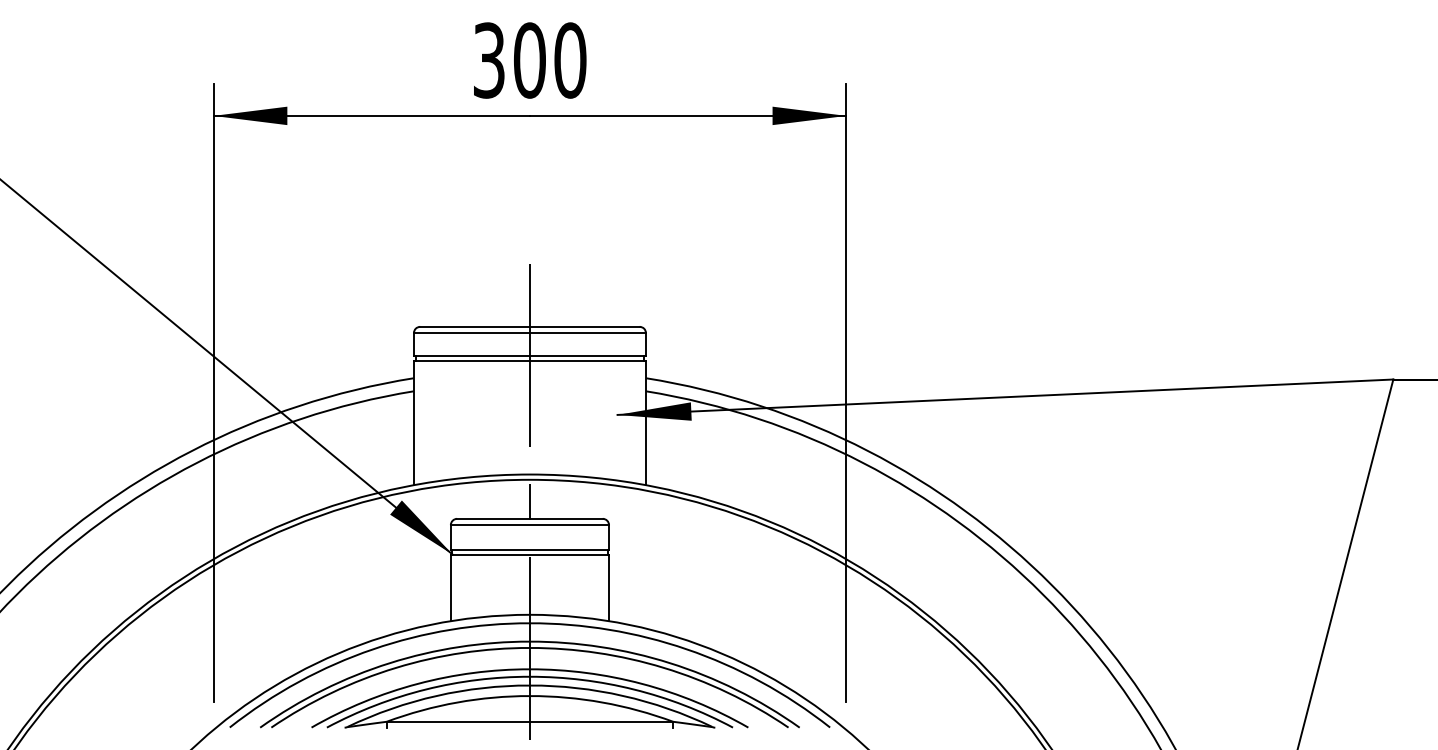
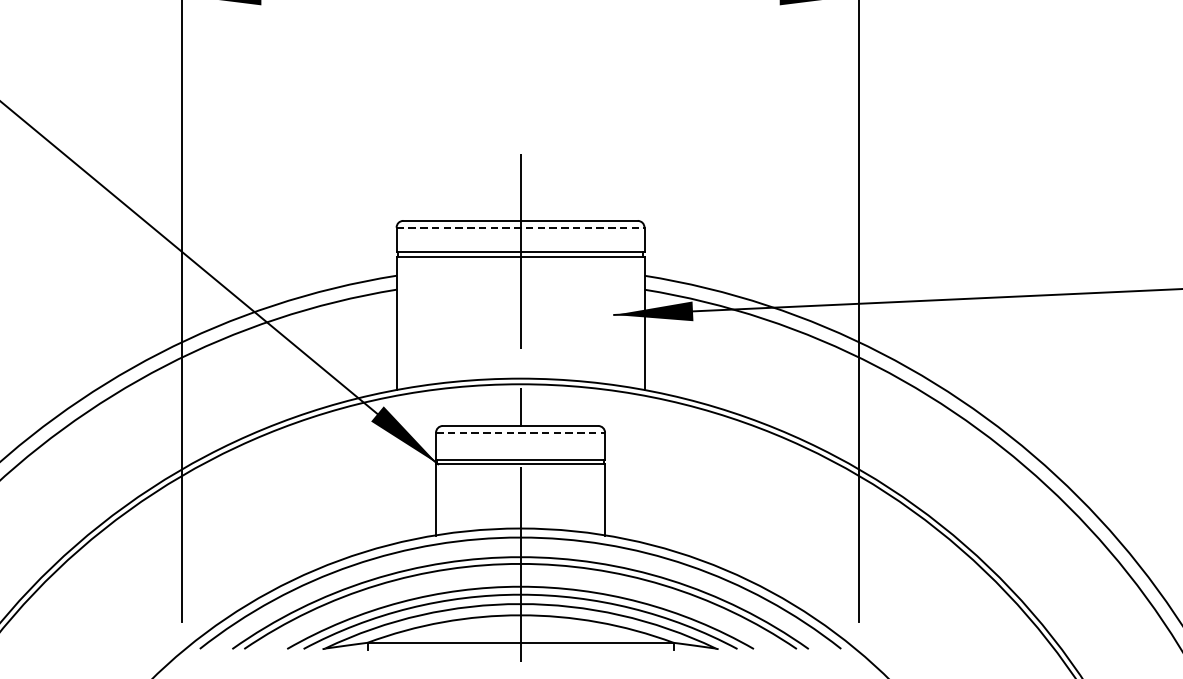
line: (530, 333) -> (521, 227), solid -> dashed
line: (530, 525) -> (521, 433), solid -> dashed

